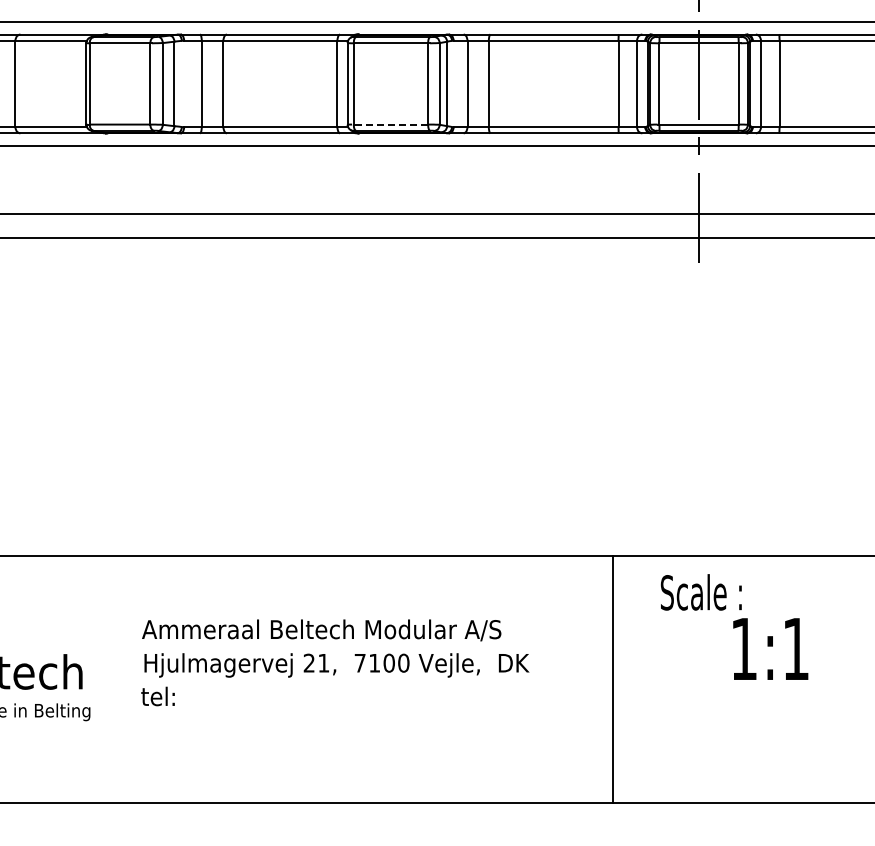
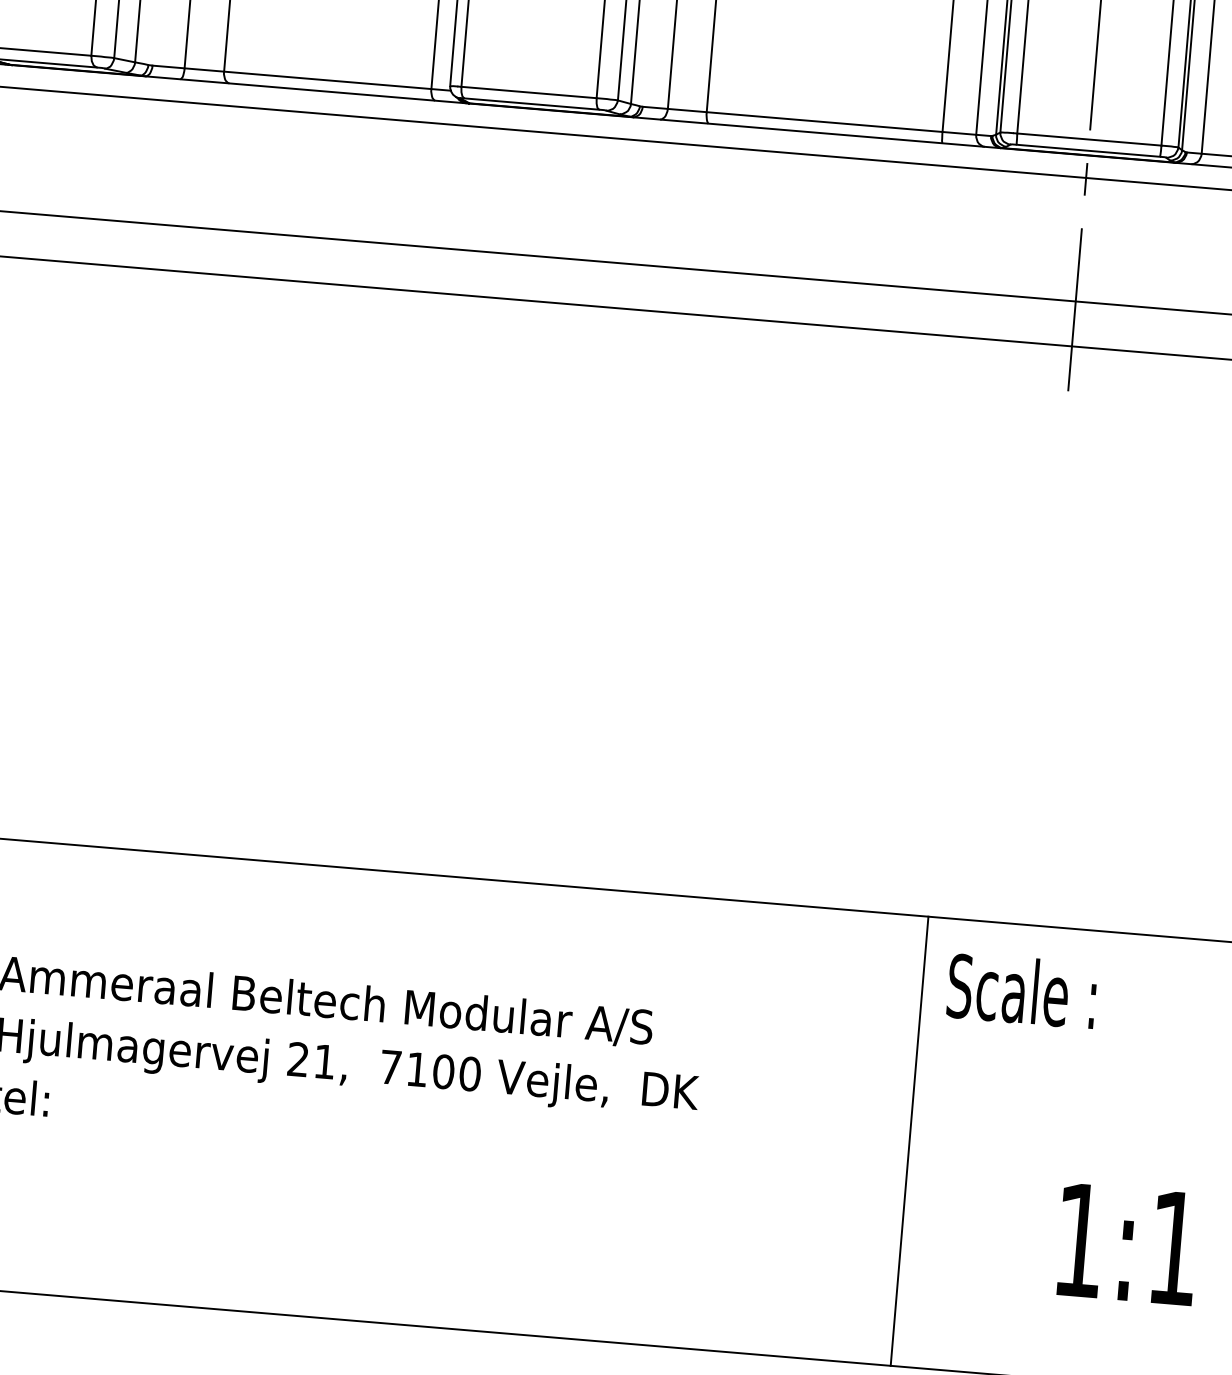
line: (389, 124) -> (526, 92), dashed -> solid
text: (770, 648) -> (1127, 1243), moved
line: (612, 679) -> (909, 1140), moved

